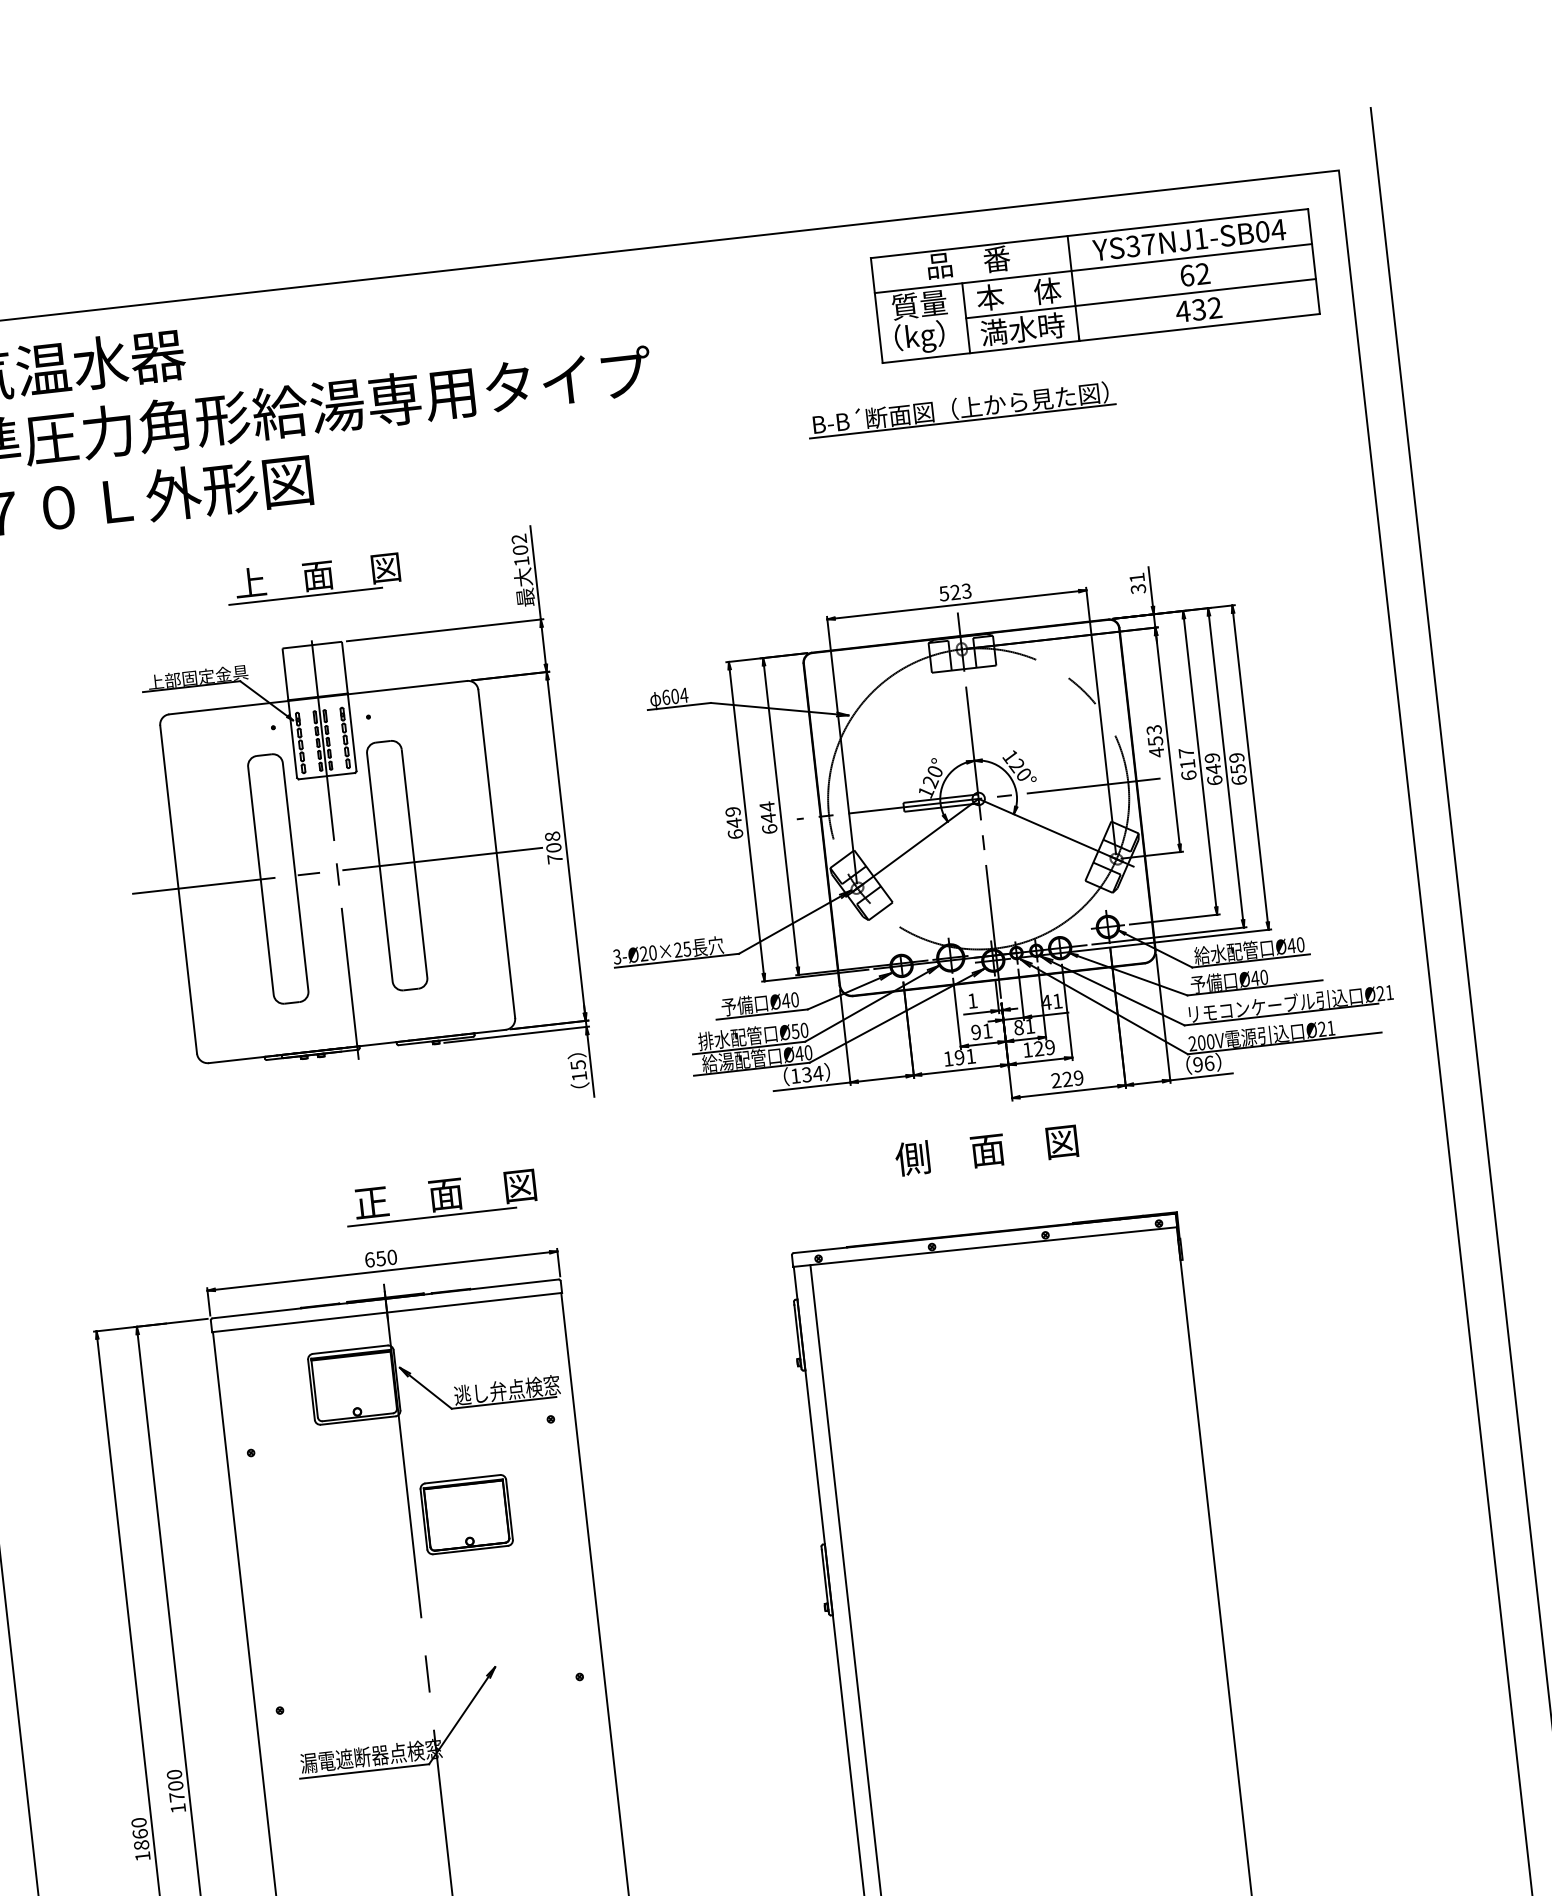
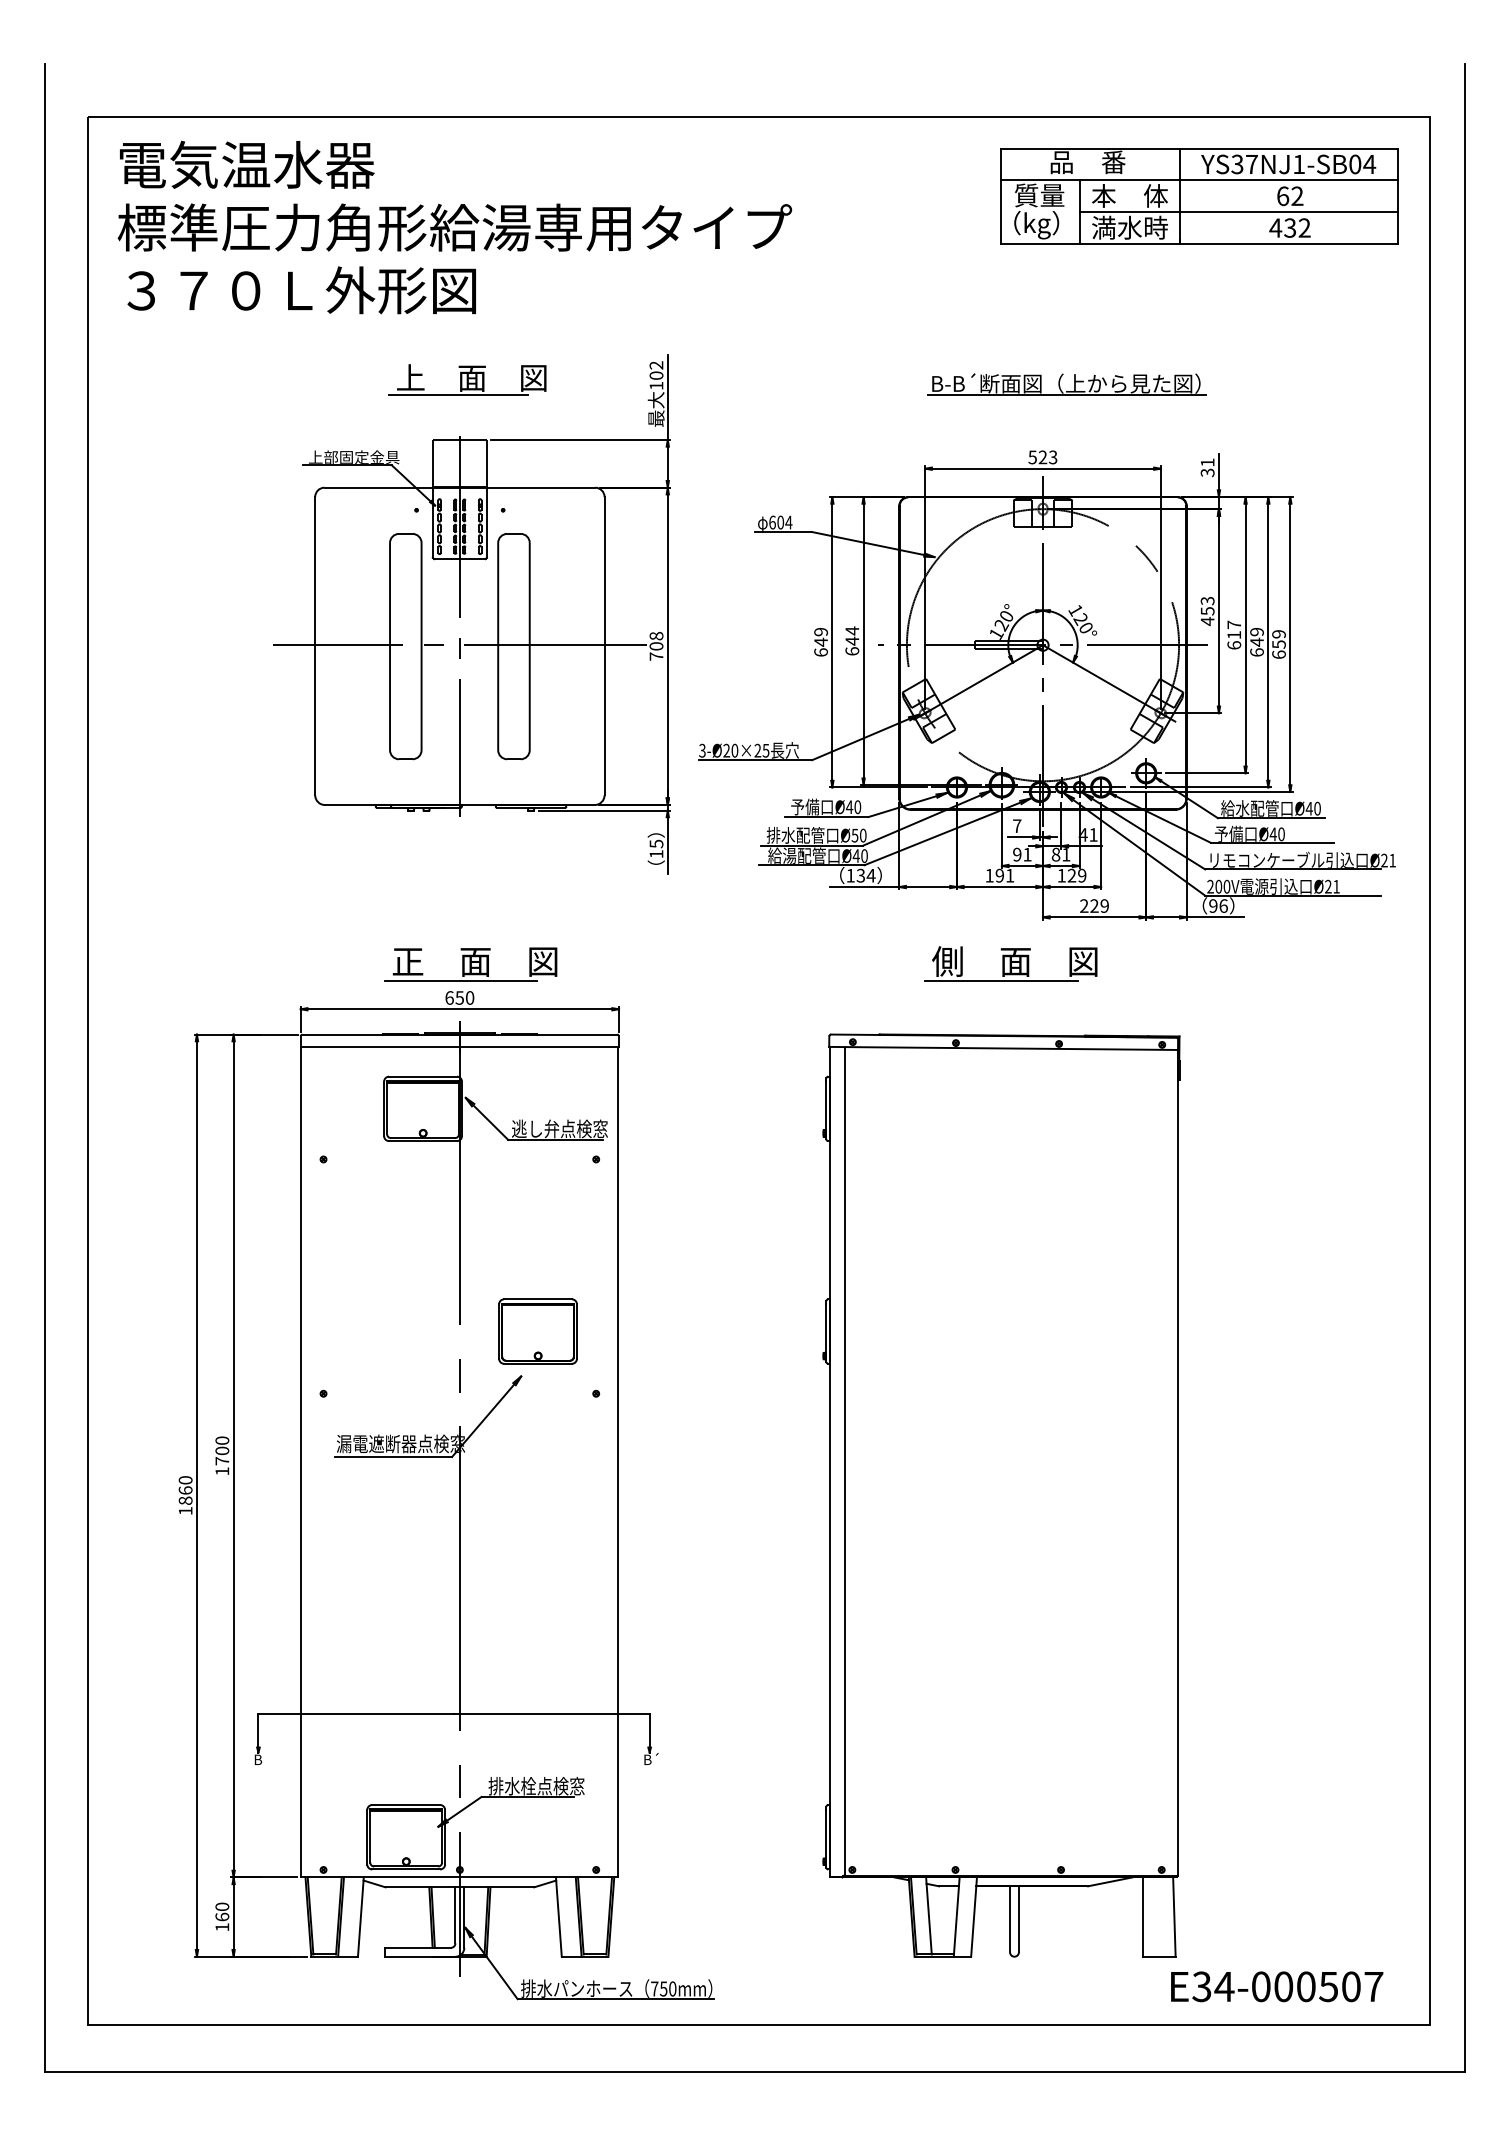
part: (954, 412) -> (1060, 386), moved
text: (972, 1000) -> (1017, 825), 1 -> 7
line: (973, 1172) -> (1000, 980), added
part: (440, 1197) -> (470, 964), moved
part: (466, 1514) -> (537, 1331), moved

